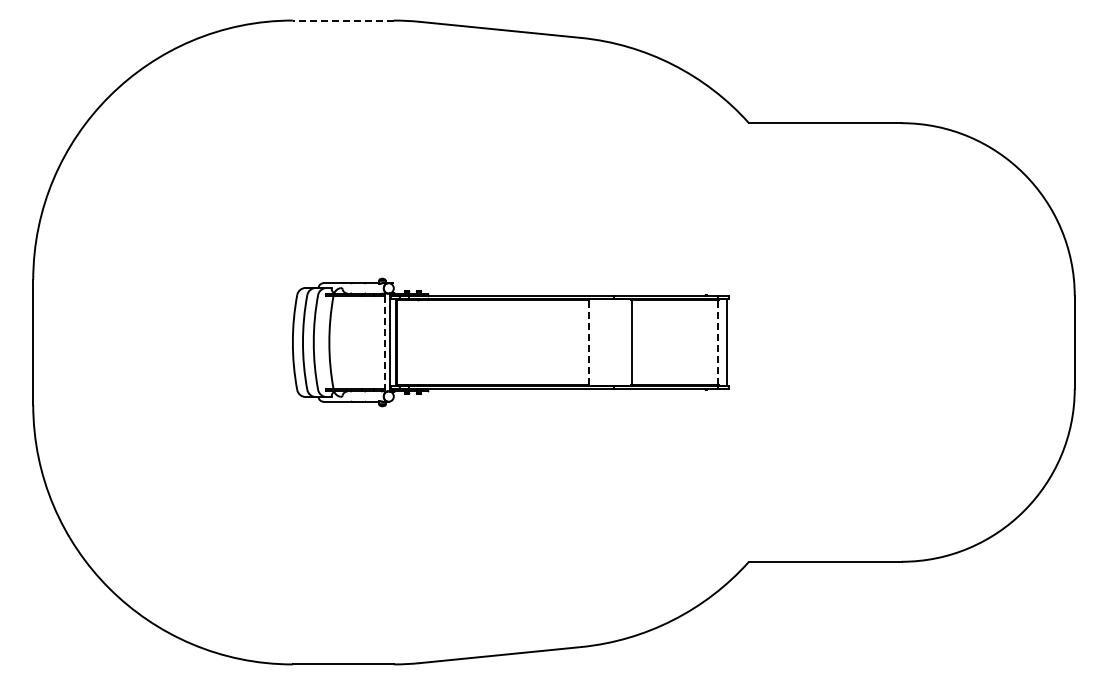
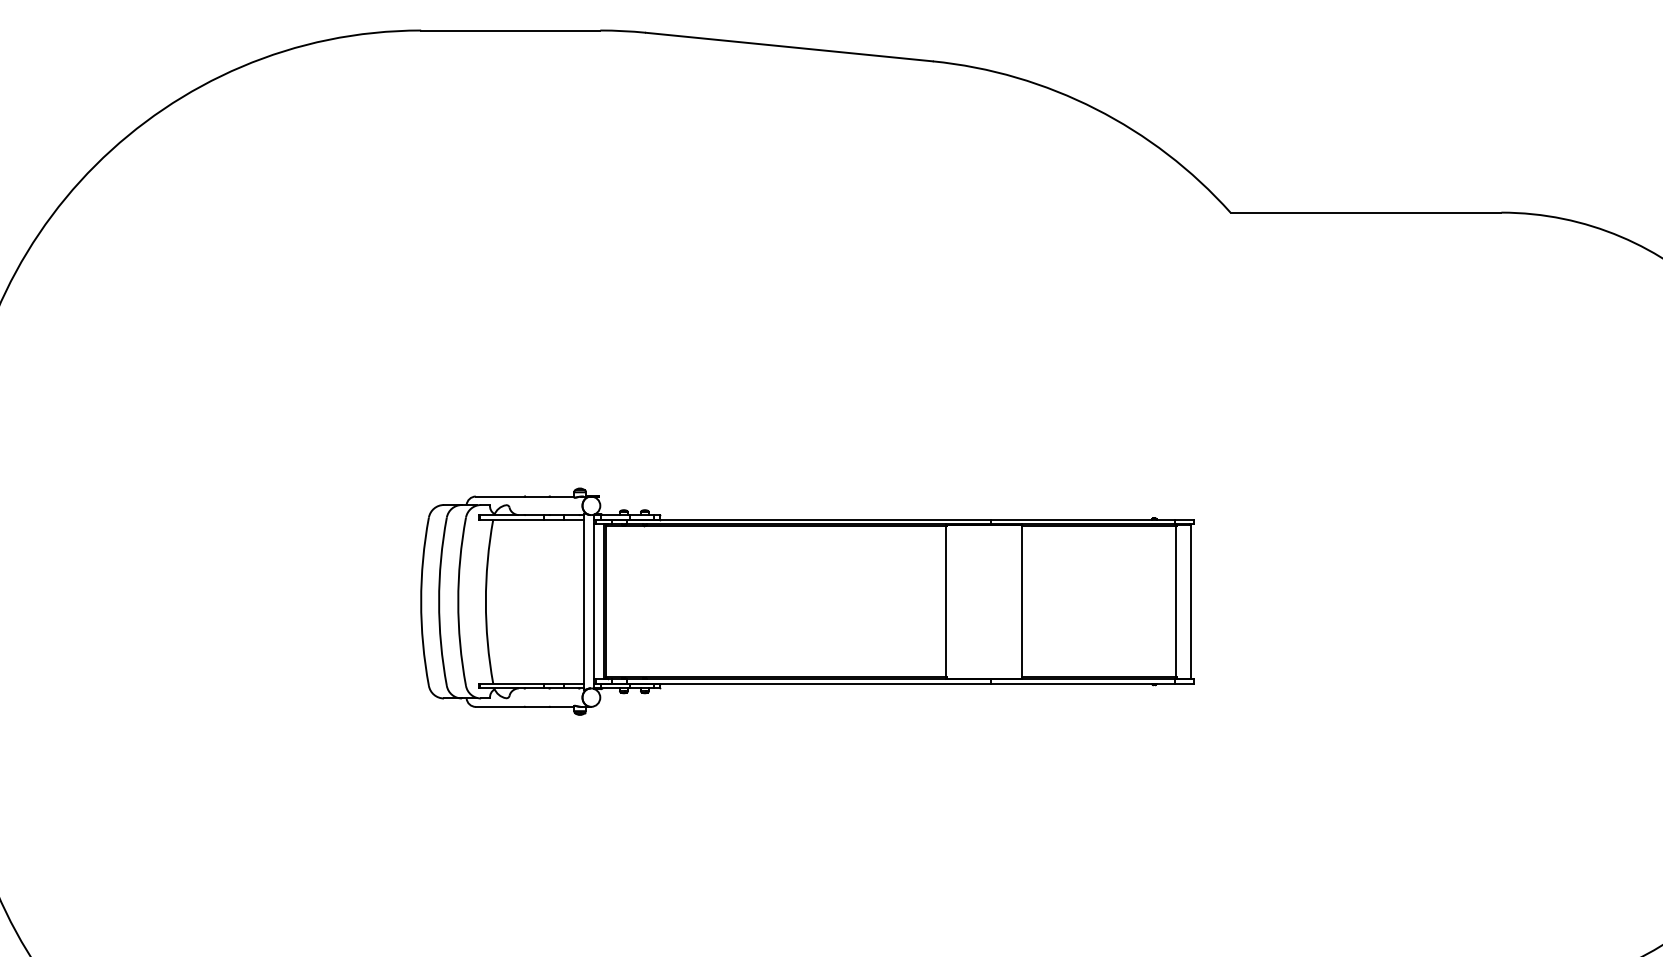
line: (342, 20) -> (509, 30), dashed -> solid
line: (384, 342) -> (583, 601), dashed -> solid
line: (588, 342) -> (945, 601), dashed -> solid
line: (718, 342) -> (1176, 601), dashed -> solid

